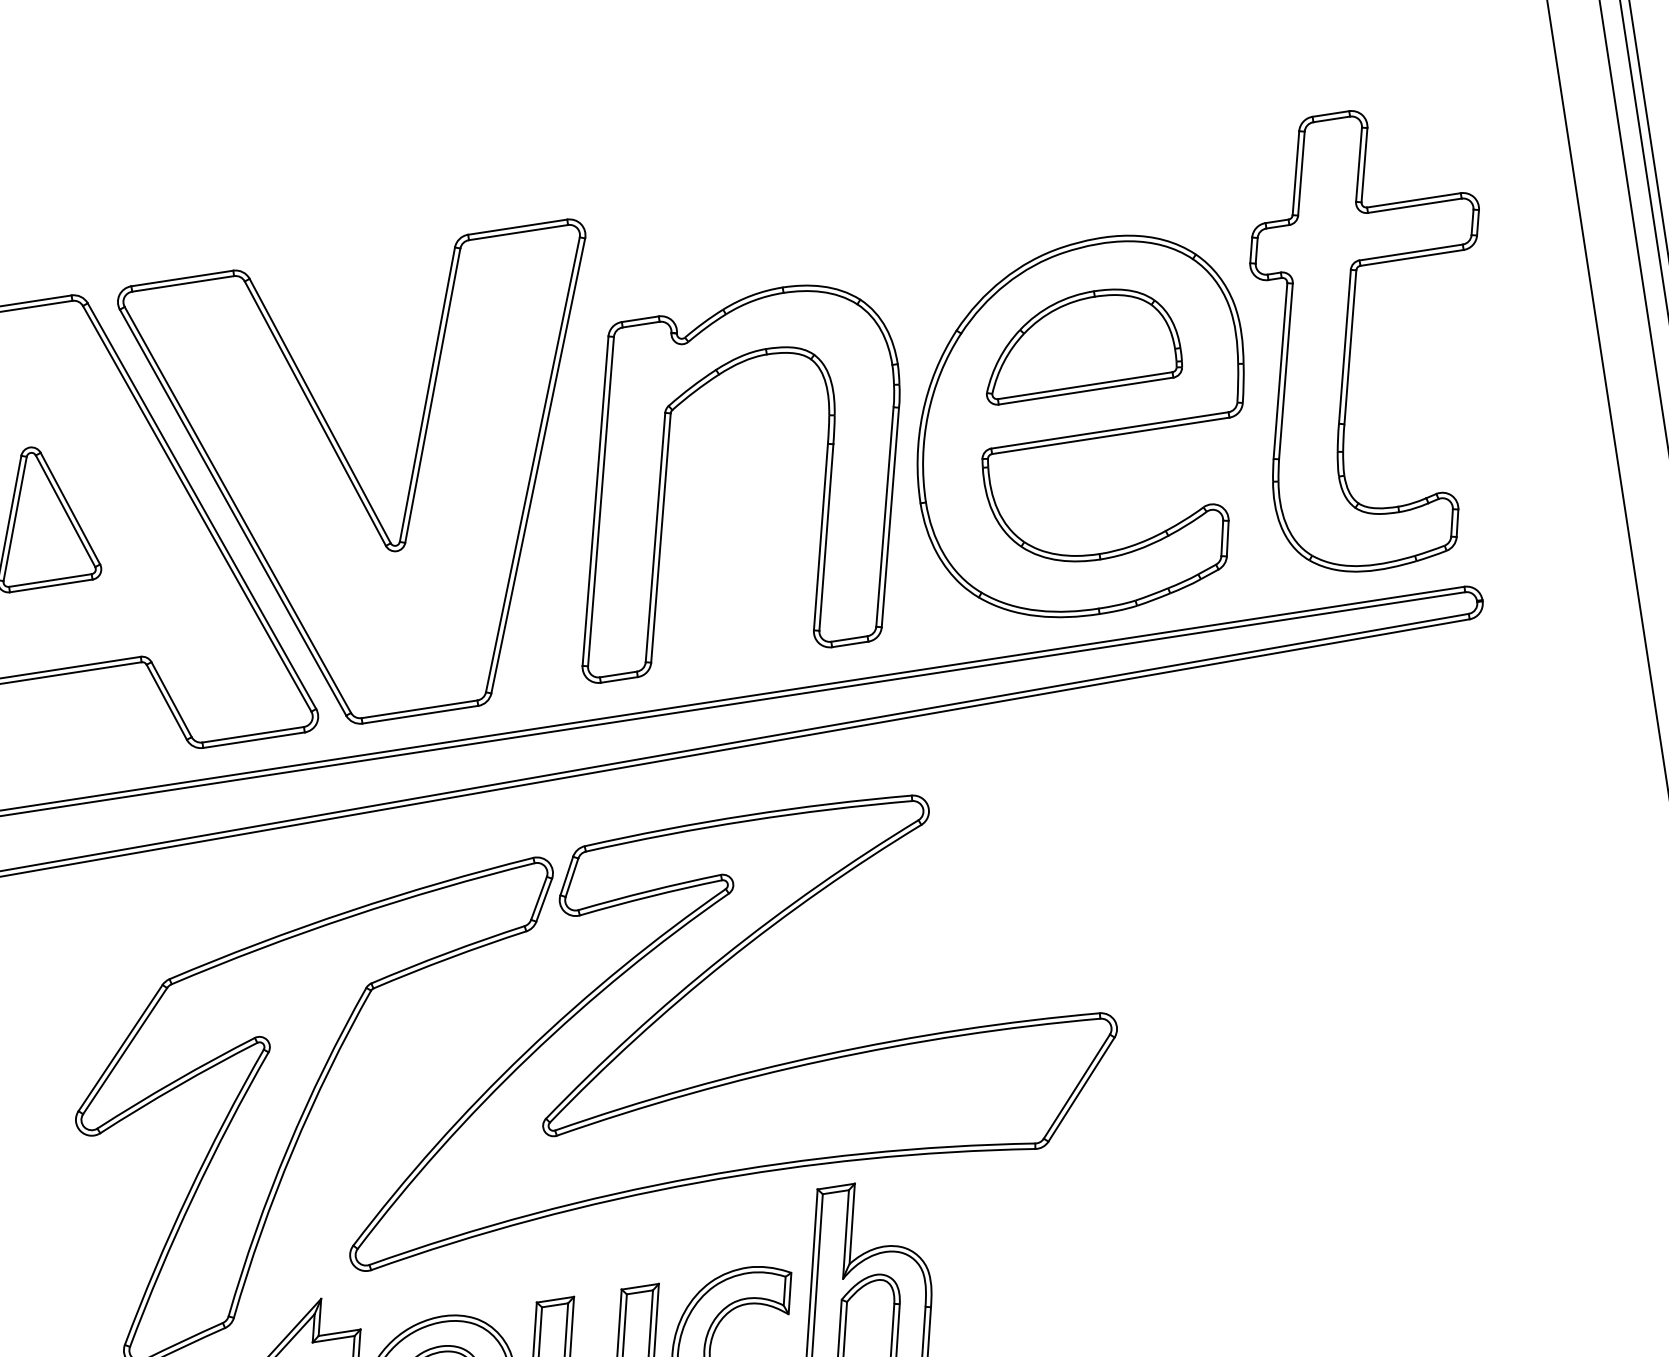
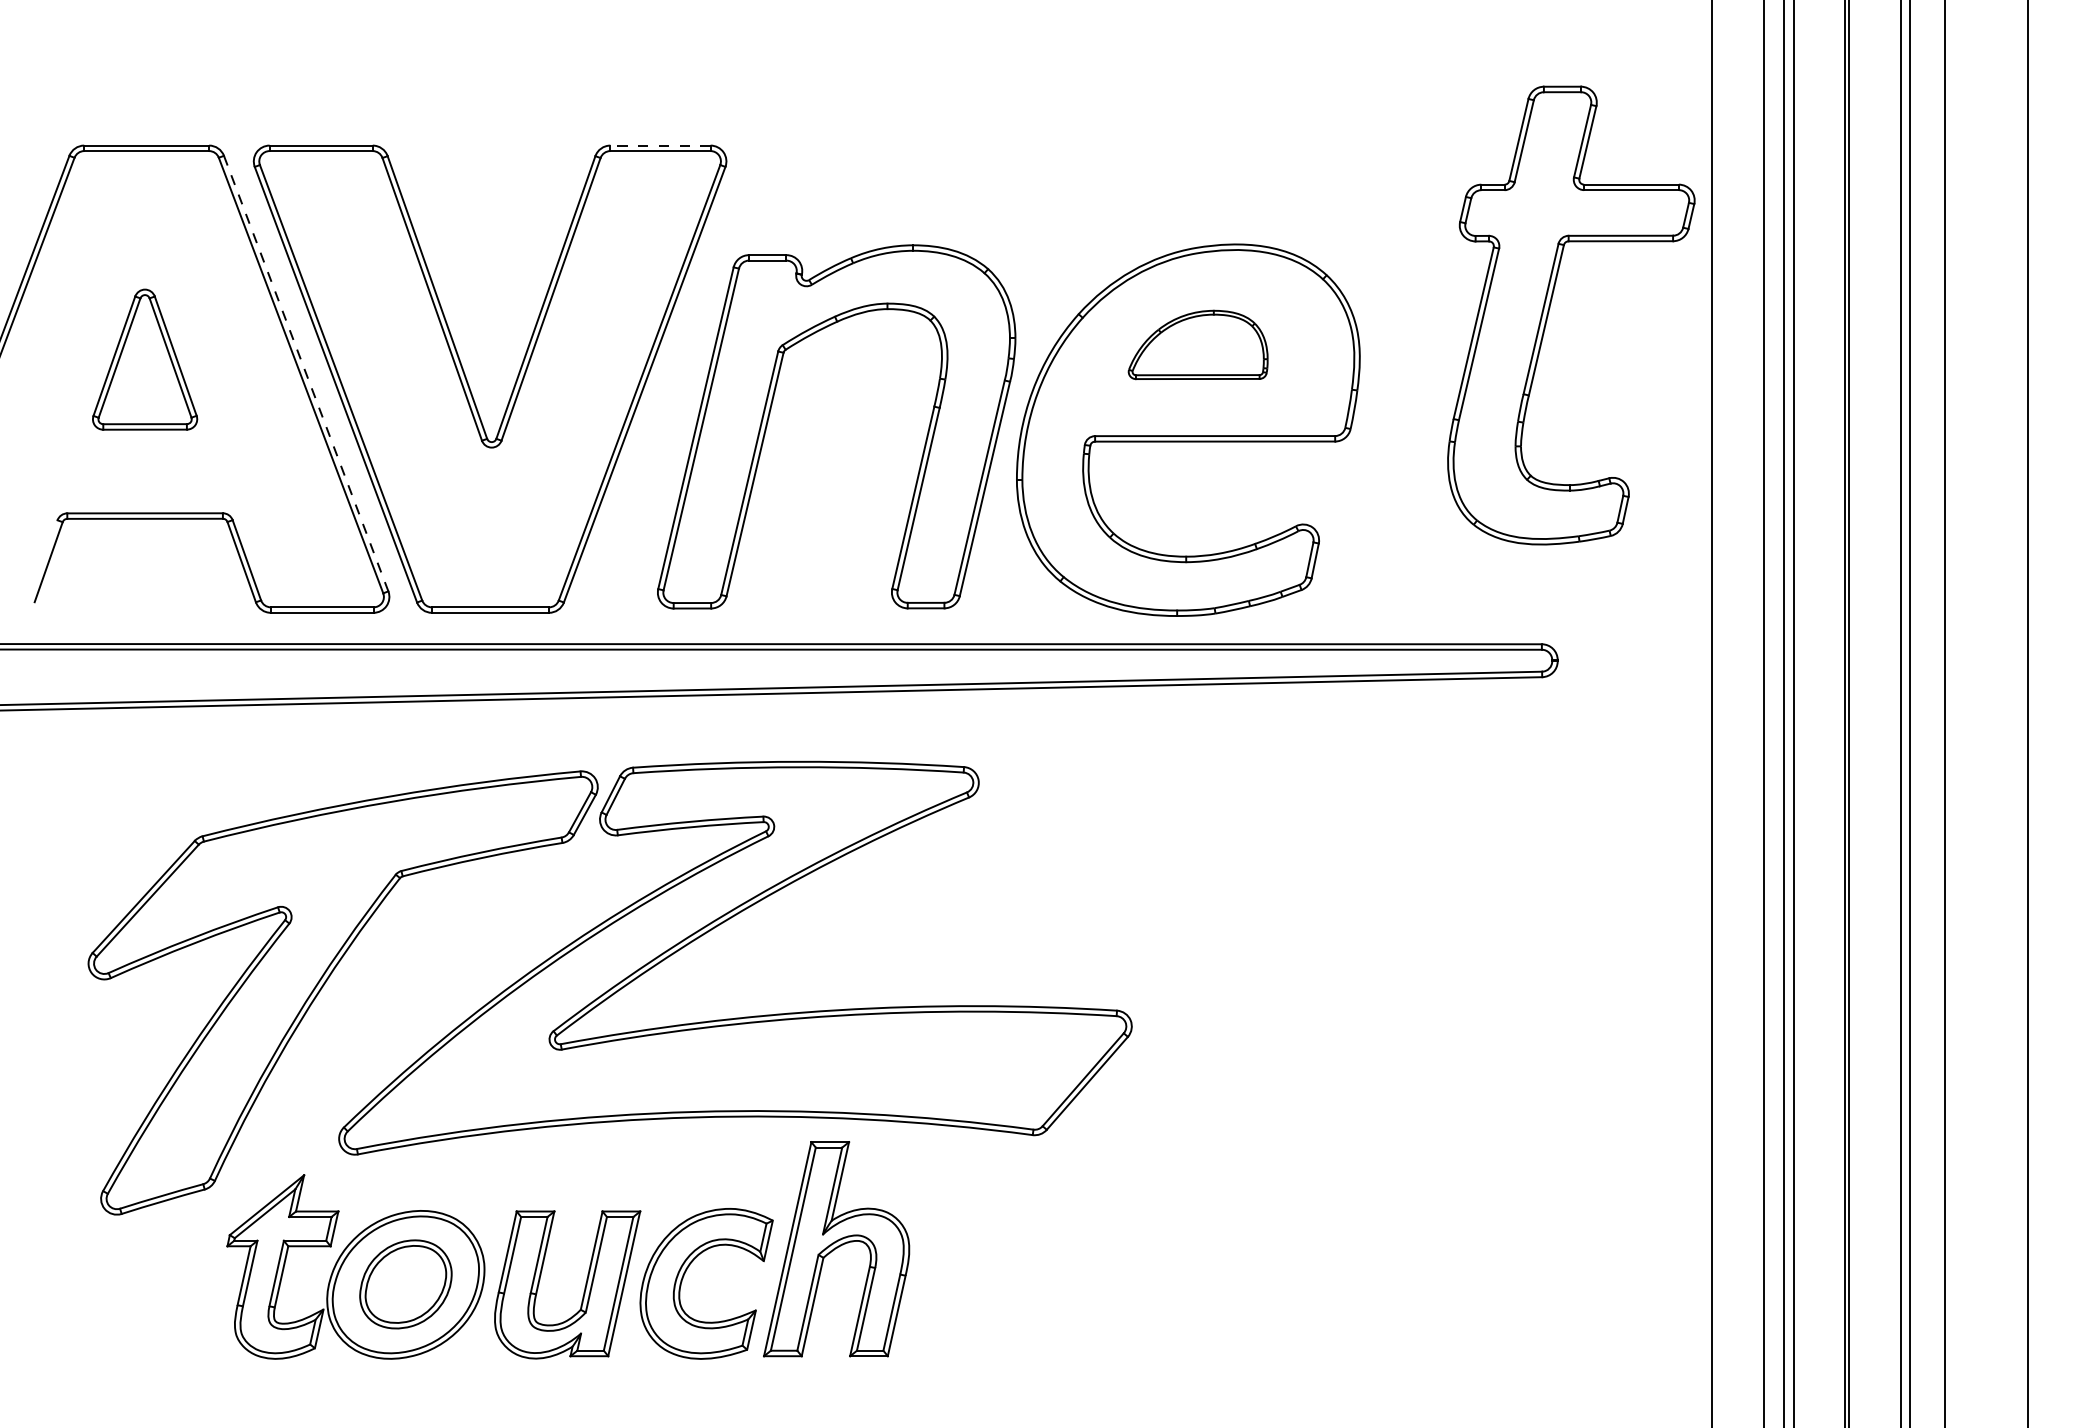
line: (516, 227) -> (659, 145), solid -> dashed
part: (1352, 335) -> (1550, 308), moved
part: (1079, 342) -> (1198, 344), size x0.7
line: (202, 506) -> (306, 373), solid -> dashed

